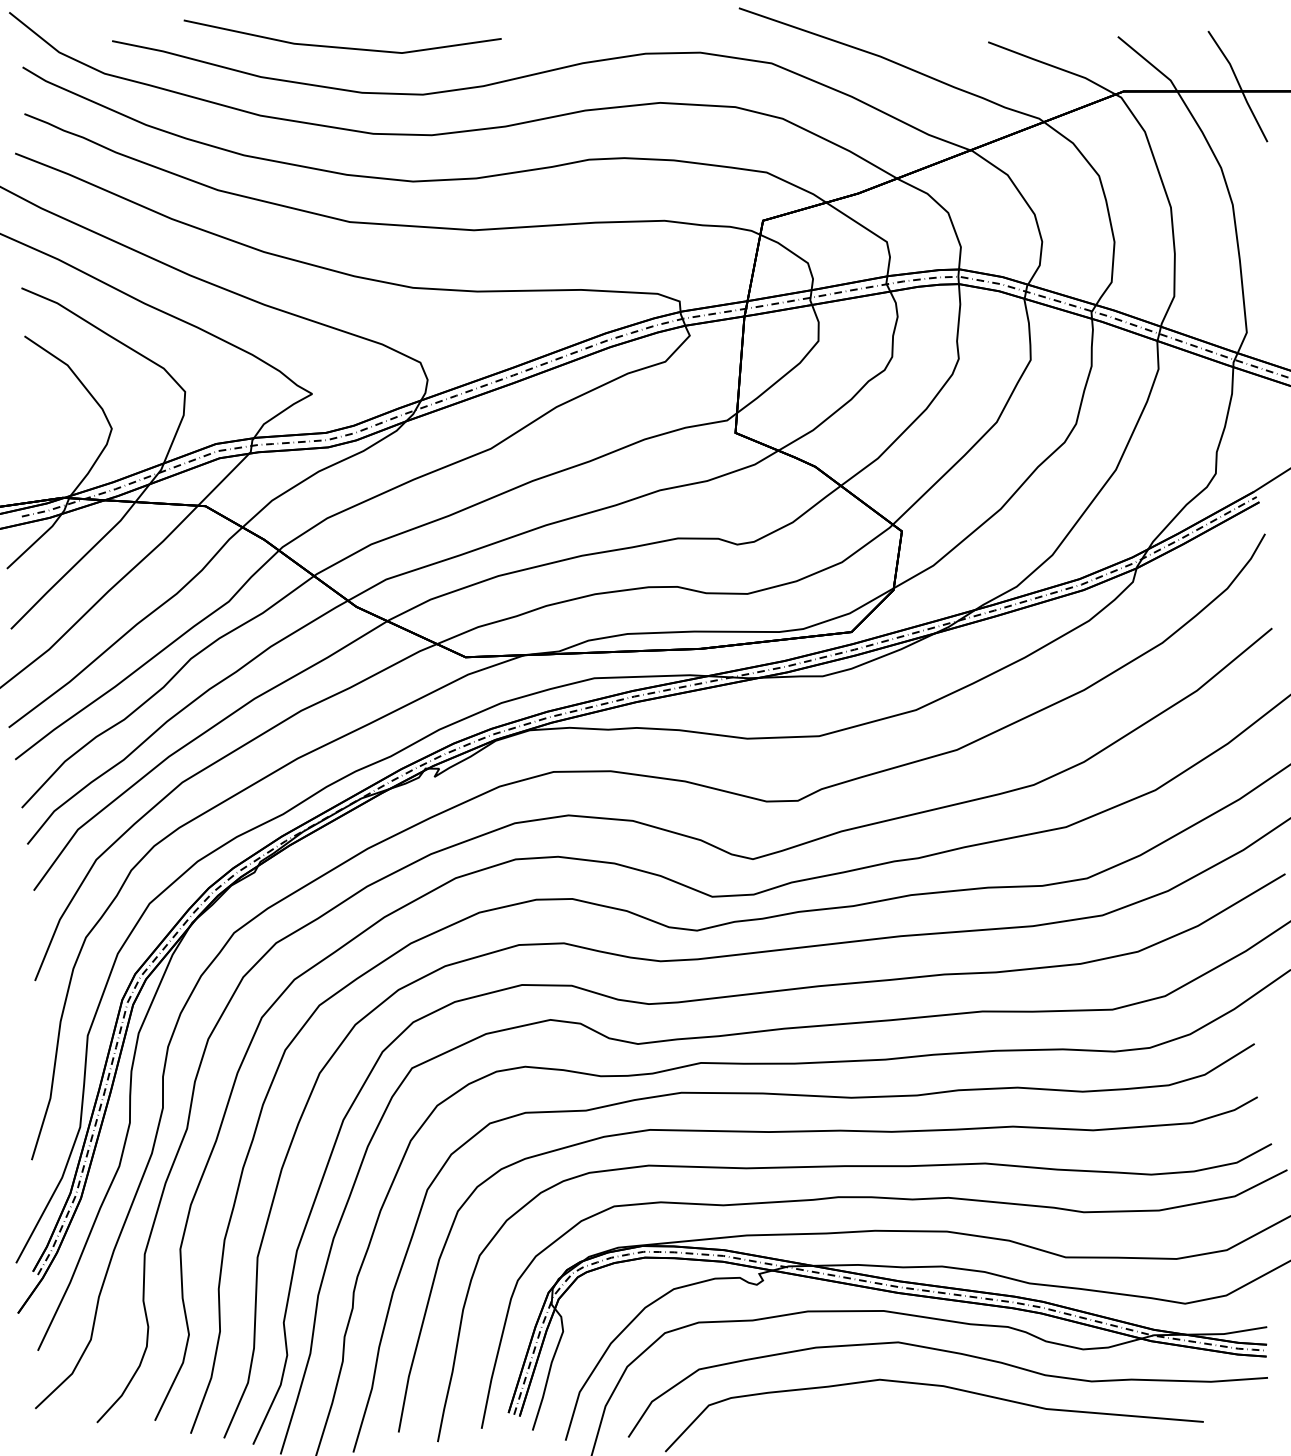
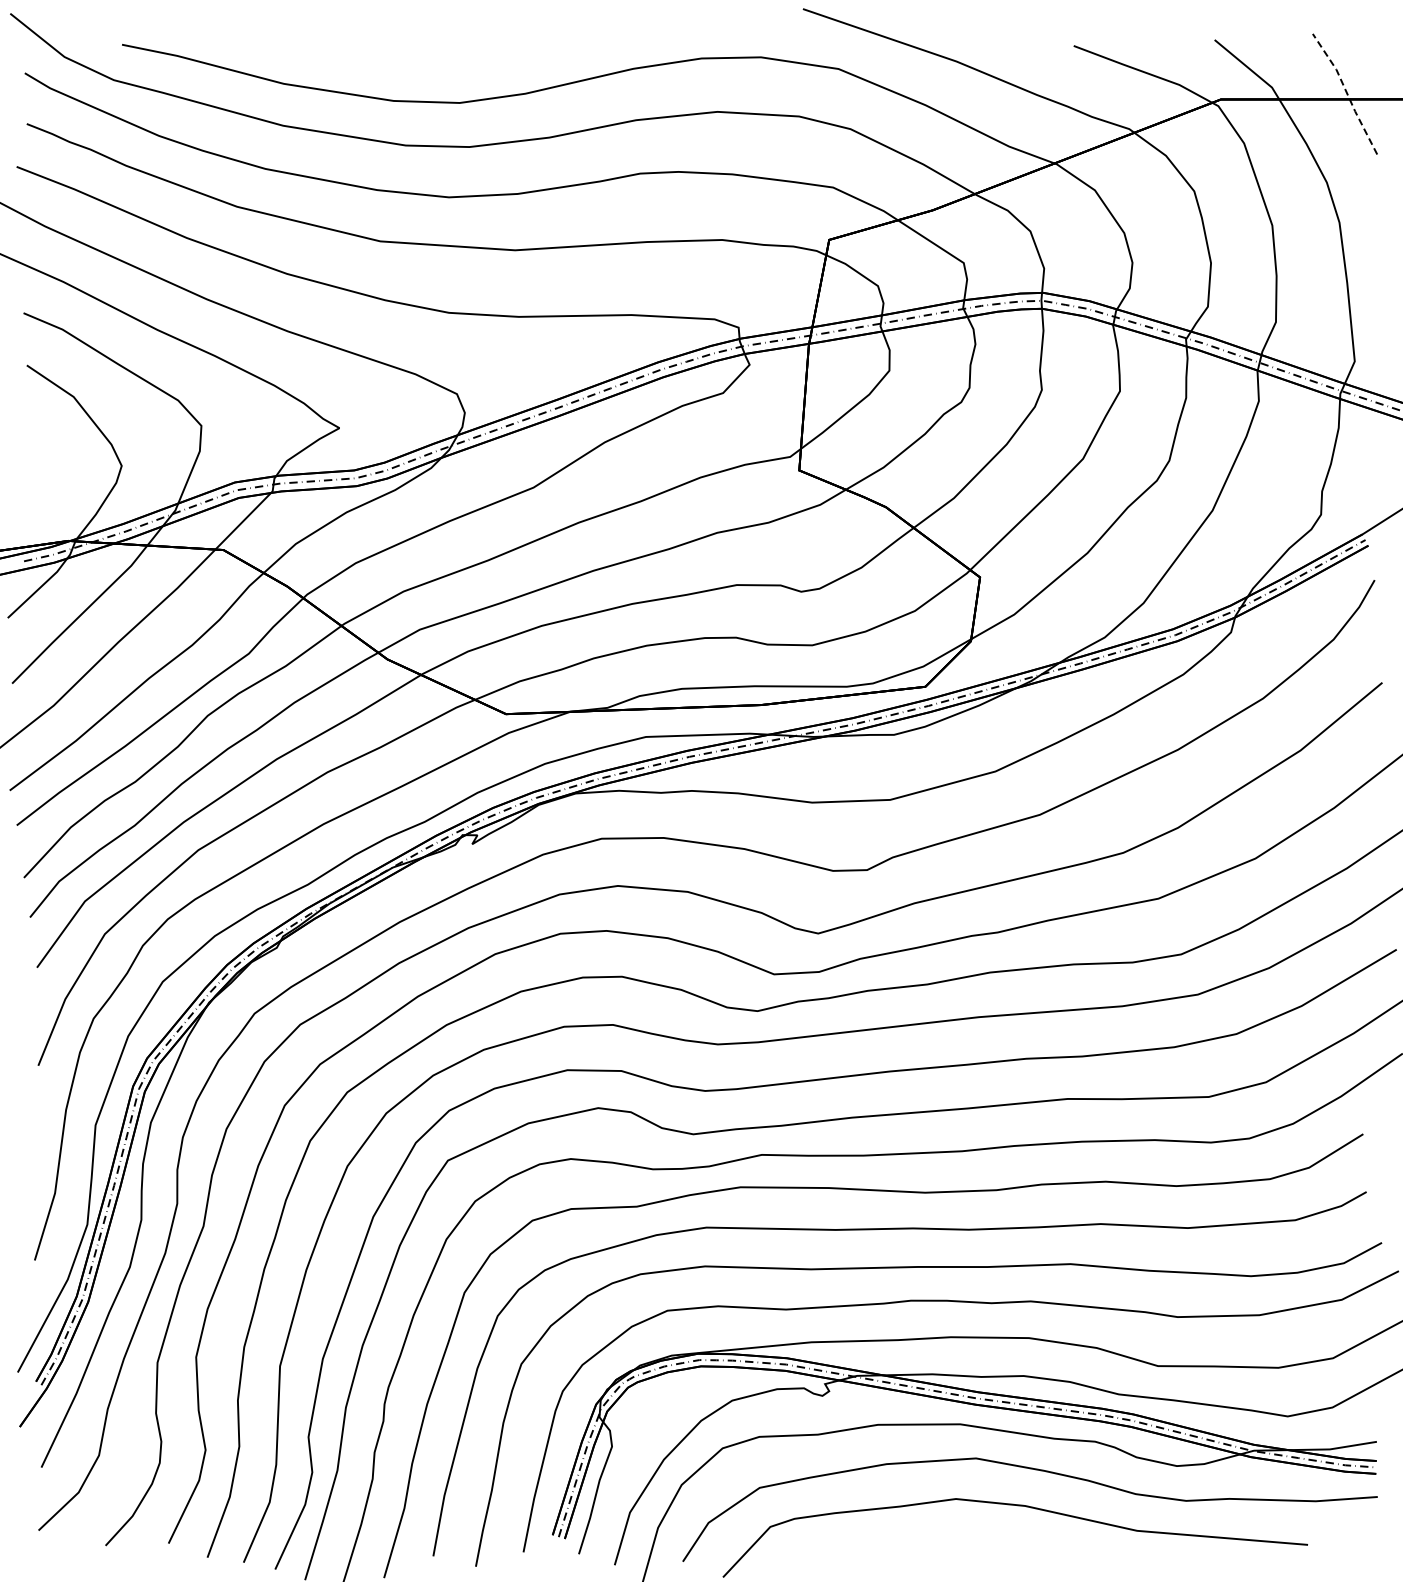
line: (342, 47) -> (372, 51), removed
line: (1240, 85) -> (1347, 93), solid -> dashed

